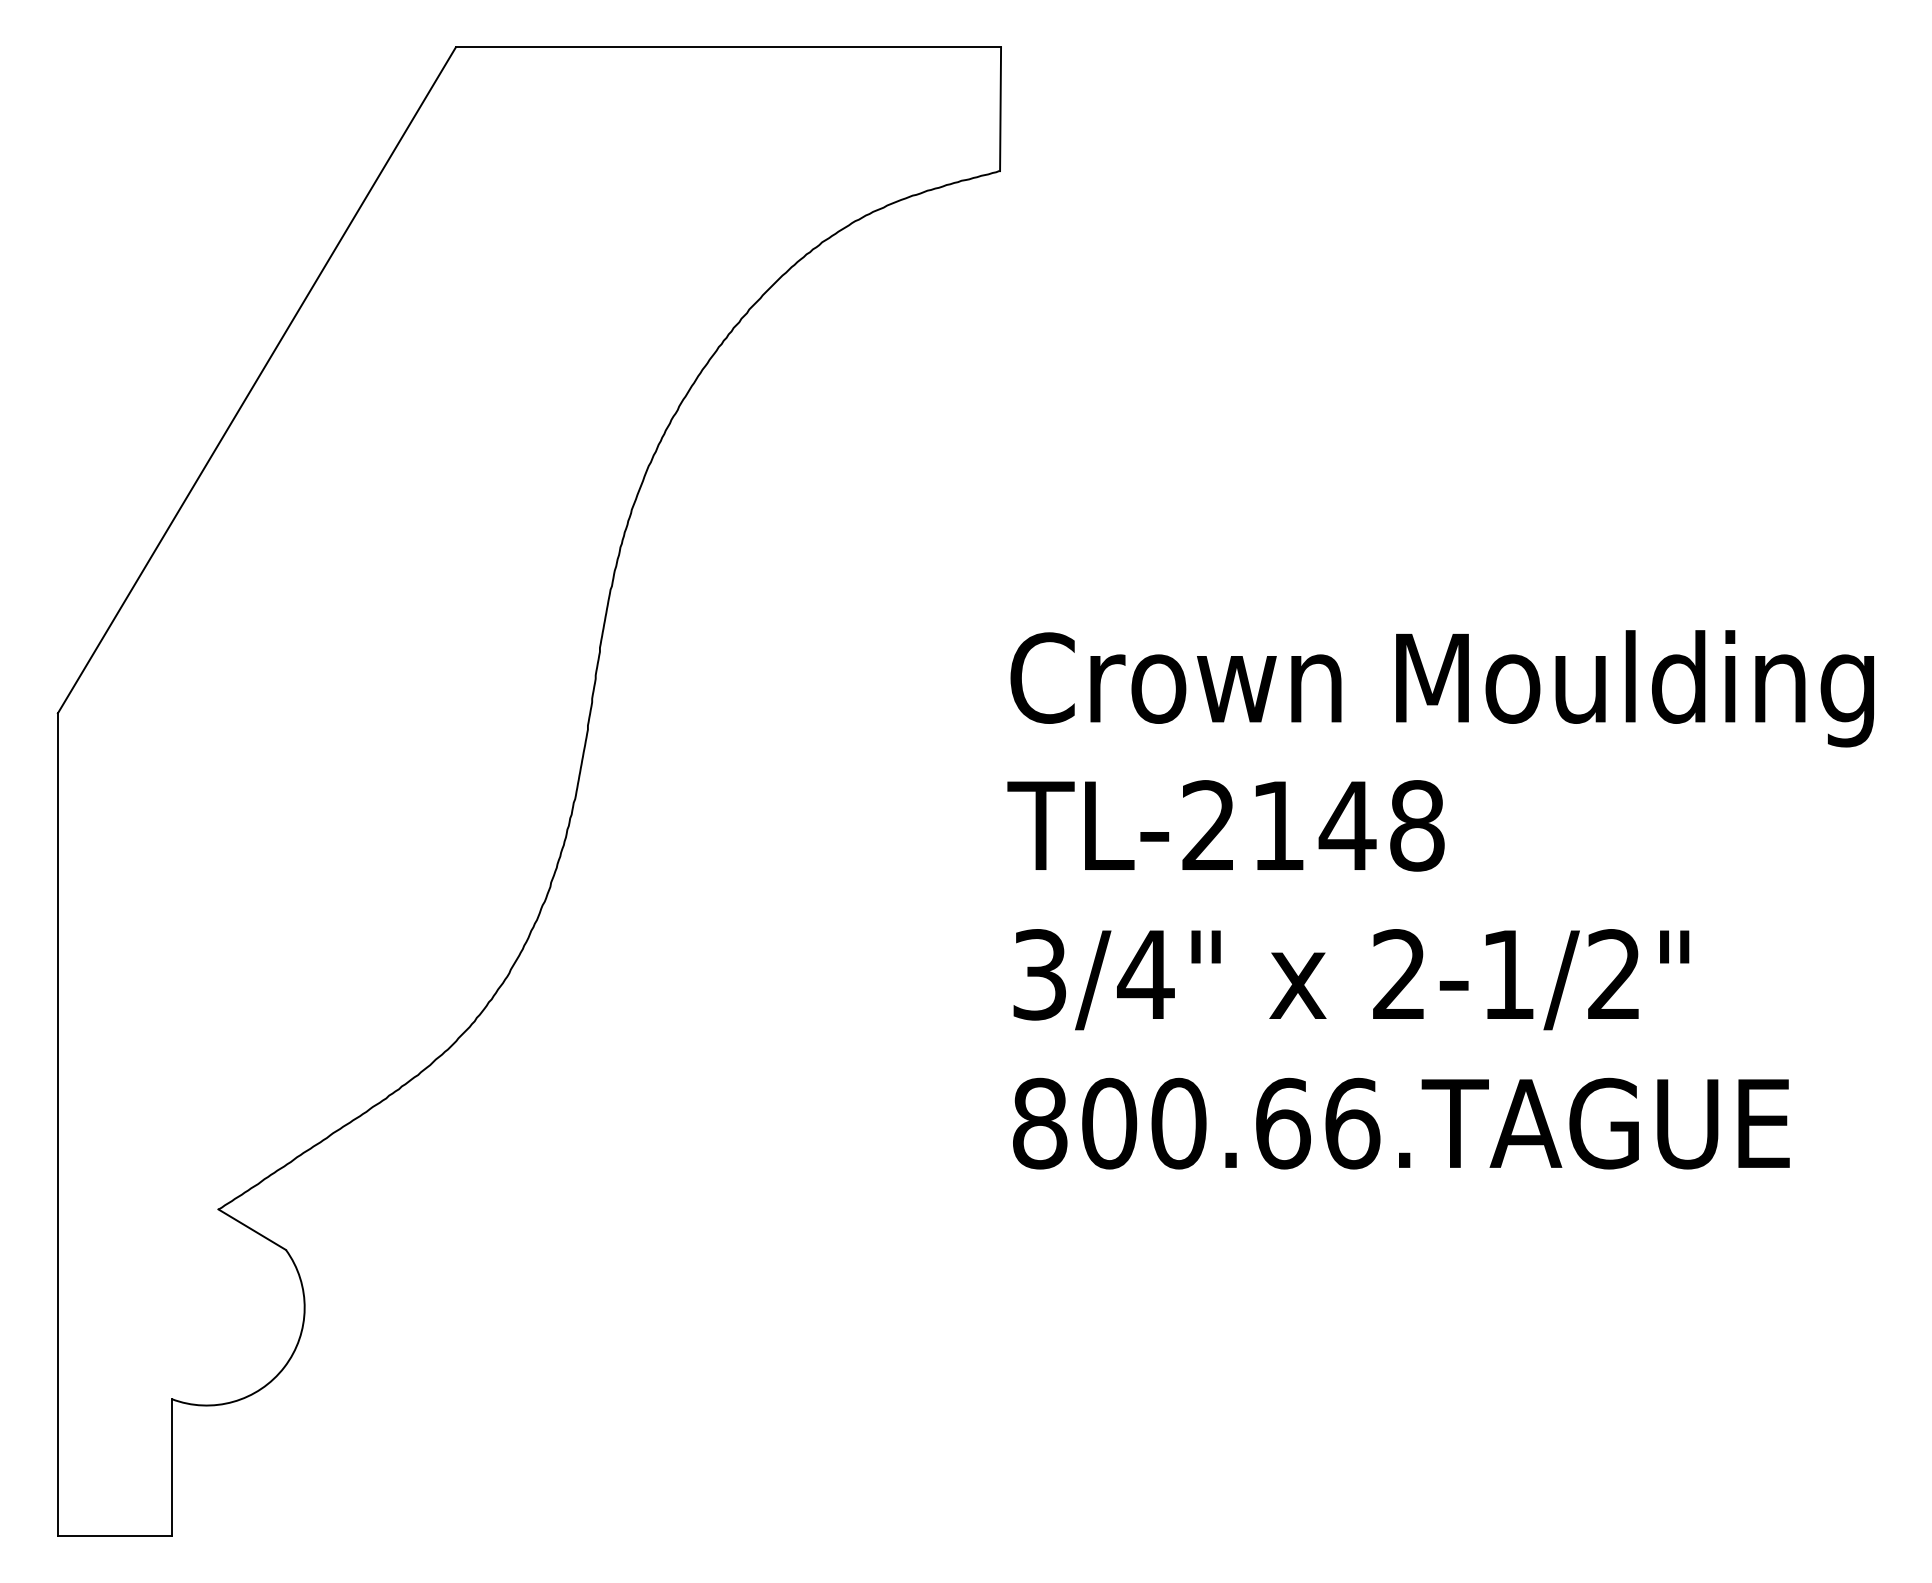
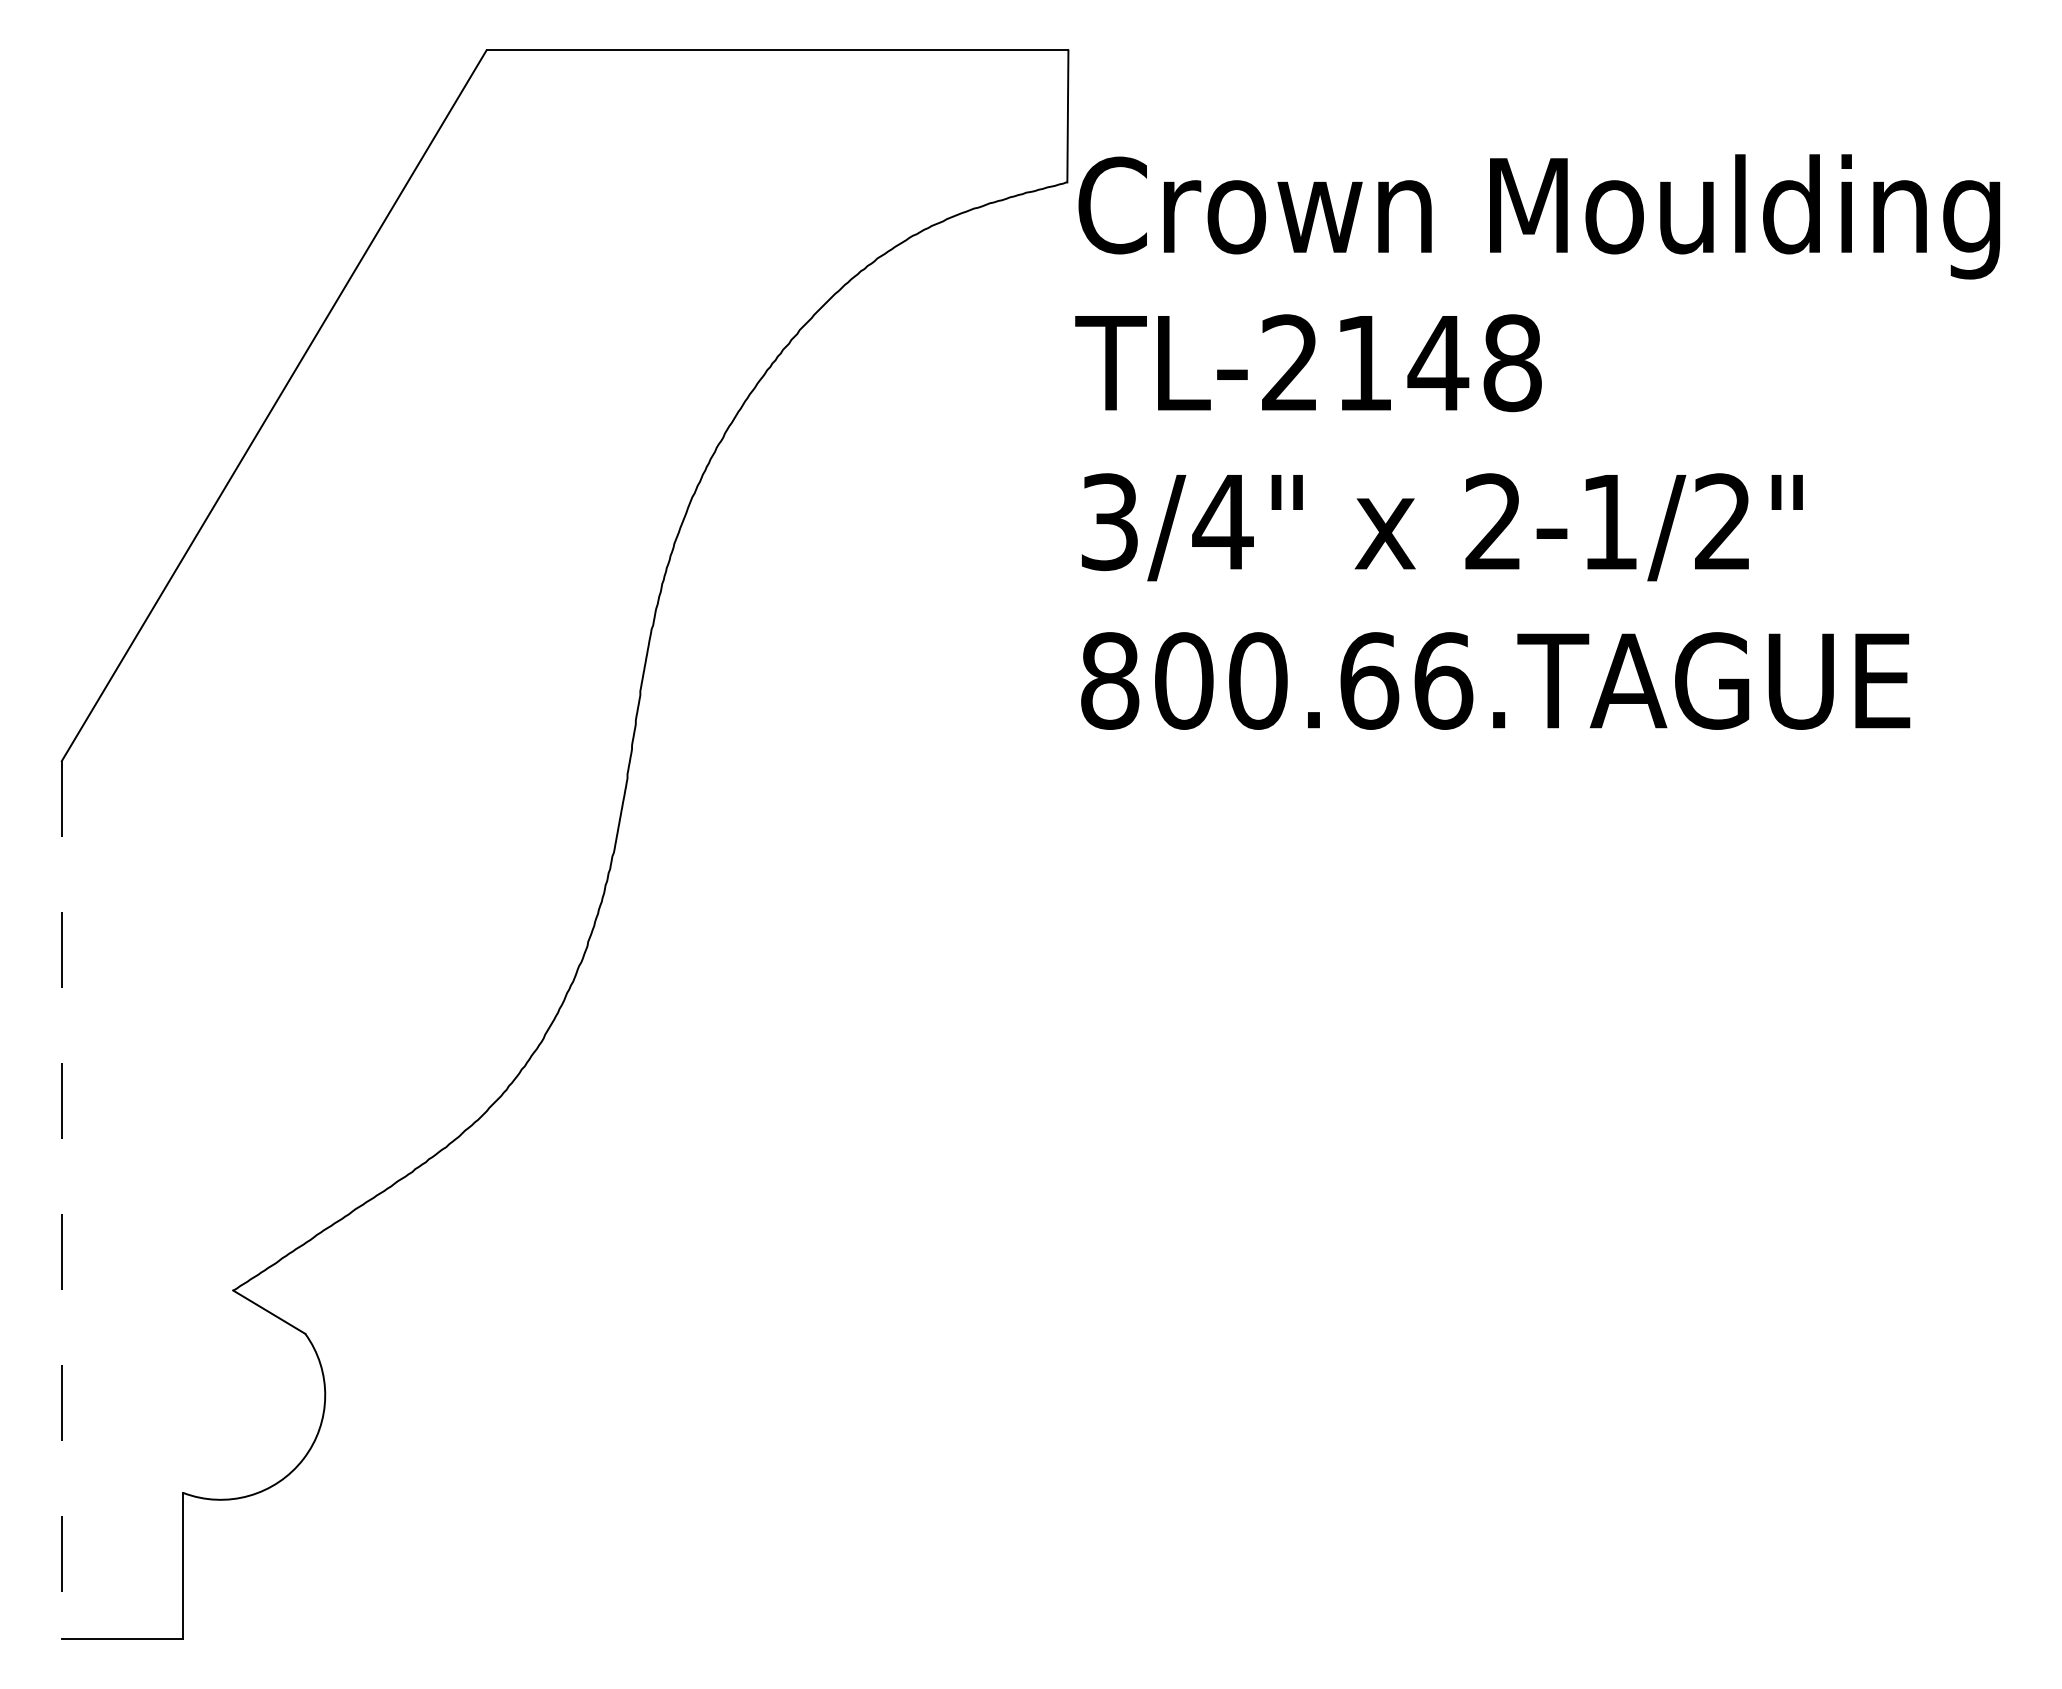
text: (1440, 899) -> (1537, 441), moved
line: (57, 1124) -> (61, 1199), solid -> dashed

